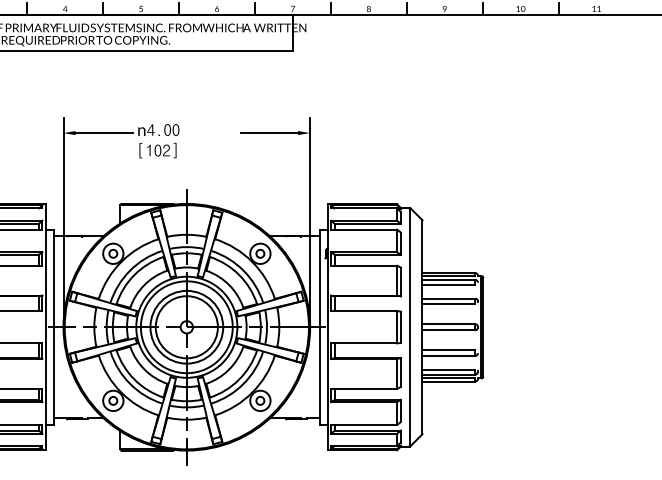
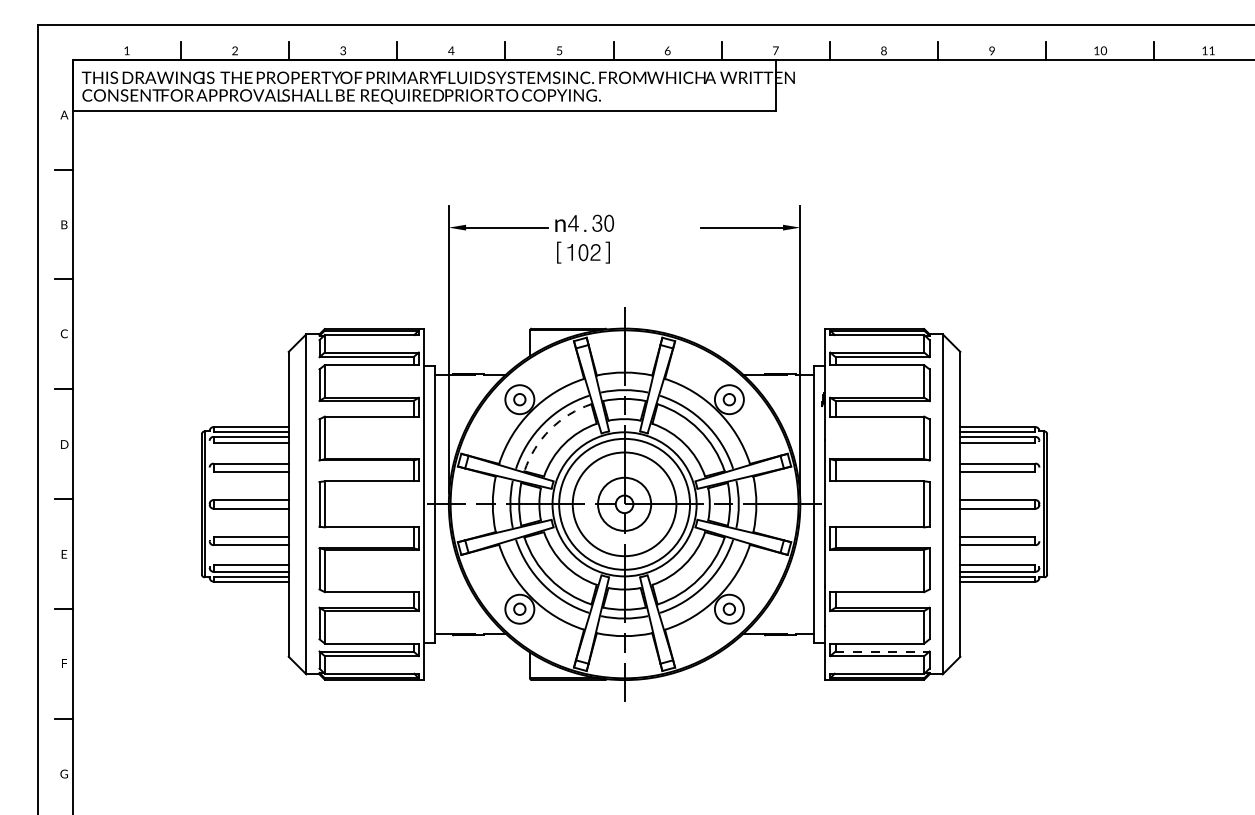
text: (167, 130) -> (597, 223), 4.00 -> 4.30
arc: (134, 274) -> (550, 429), solid -> dashed
circle: (186, 327) -> (624, 504), size x0.6
line: (368, 430) -> (883, 651), solid -> dashed

